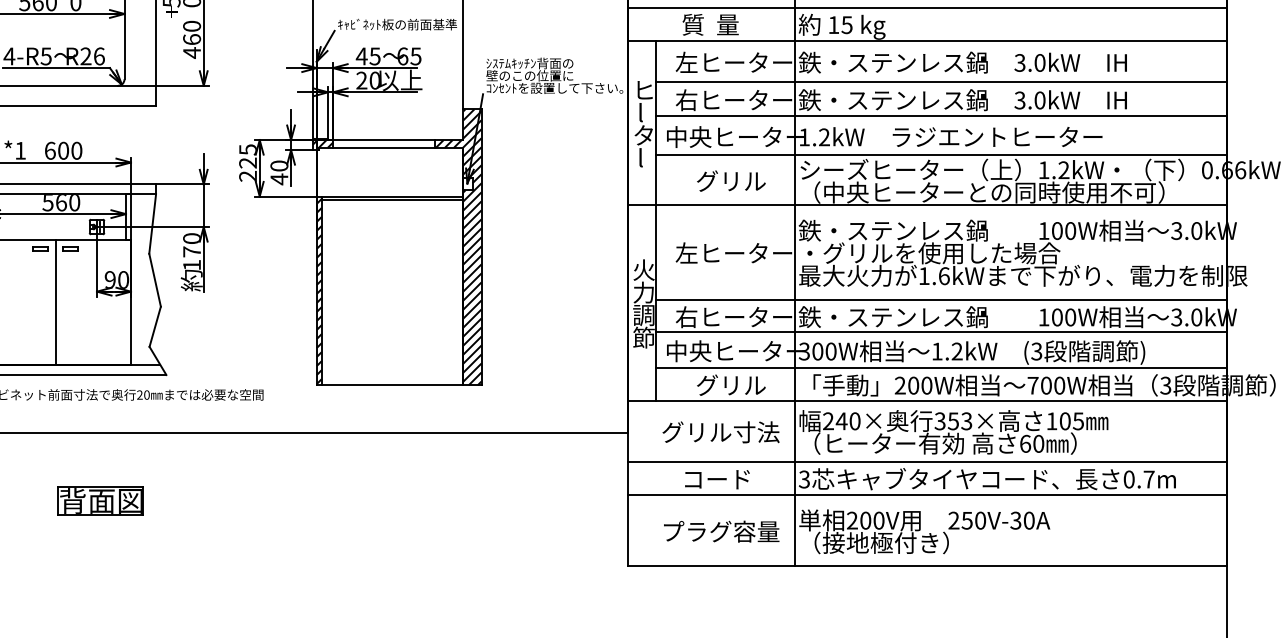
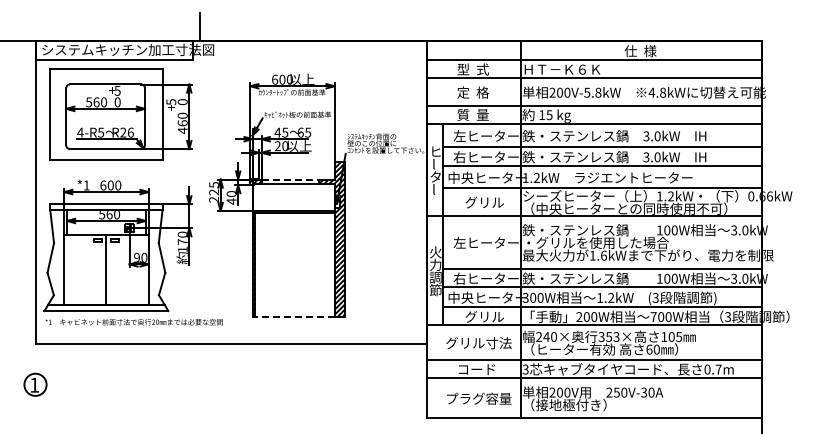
line: (384, 140) -> (290, 179), solid -> dashed
line: (393, 384) -> (295, 316), solid -> dashed
part: (100, 500) -> (131, 381), removed

